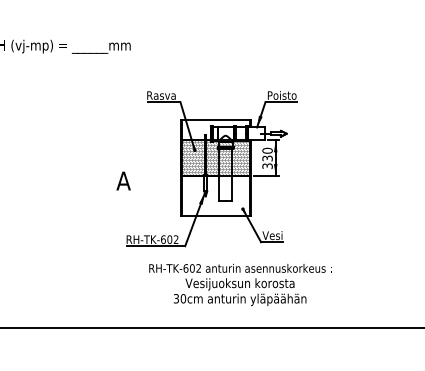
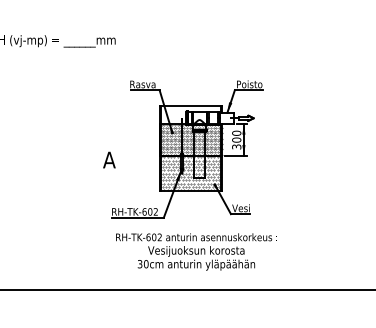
text: (267, 157) -> (236, 139), 330 -> 300
hatch: (215, 196) -> (190, 173), added
text: (240, 284) -> (196, 251), moved

